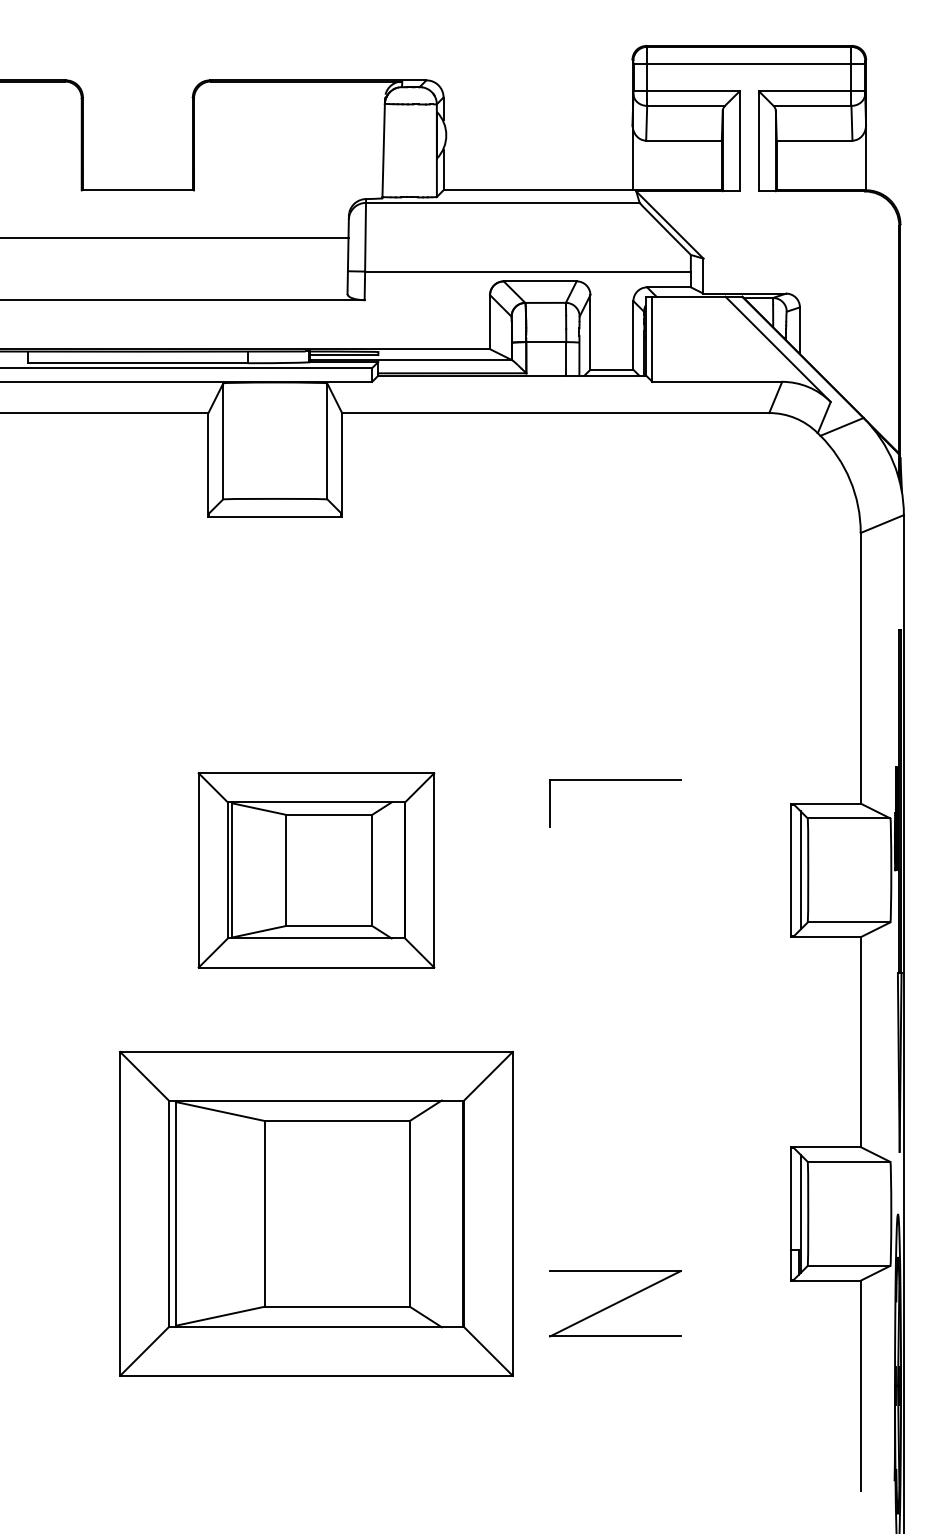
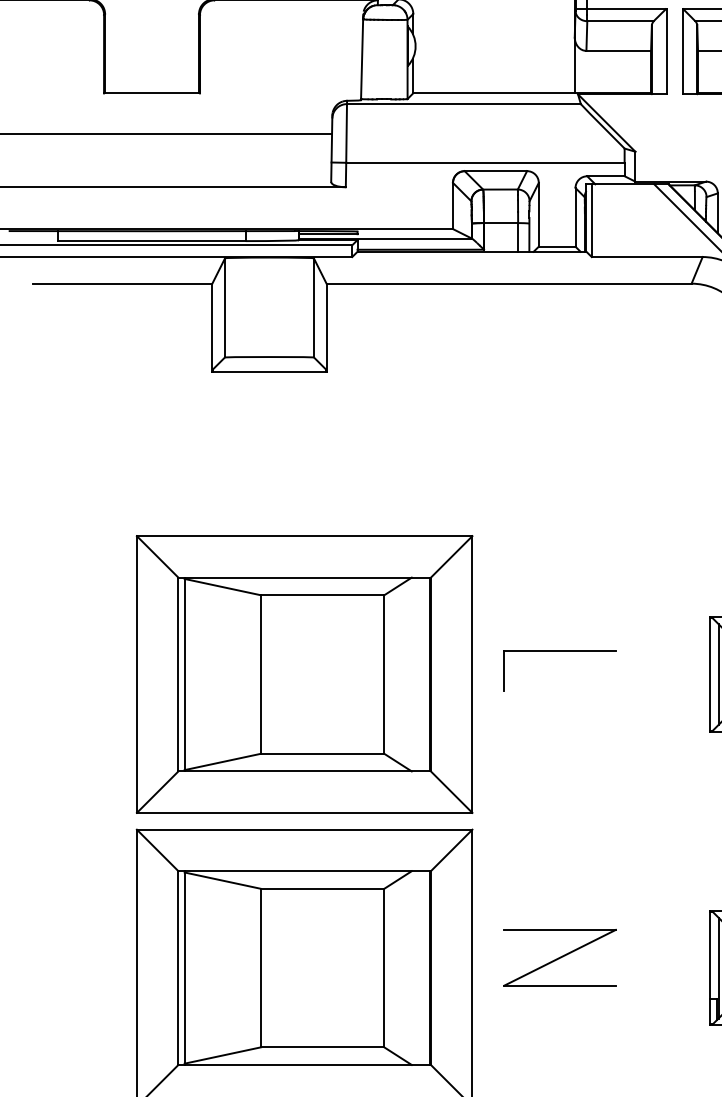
part: (615, 780) -> (560, 651), moved
part: (316, 870) -> (304, 674), size x1.67
part: (615, 1303) -> (560, 957), moved

